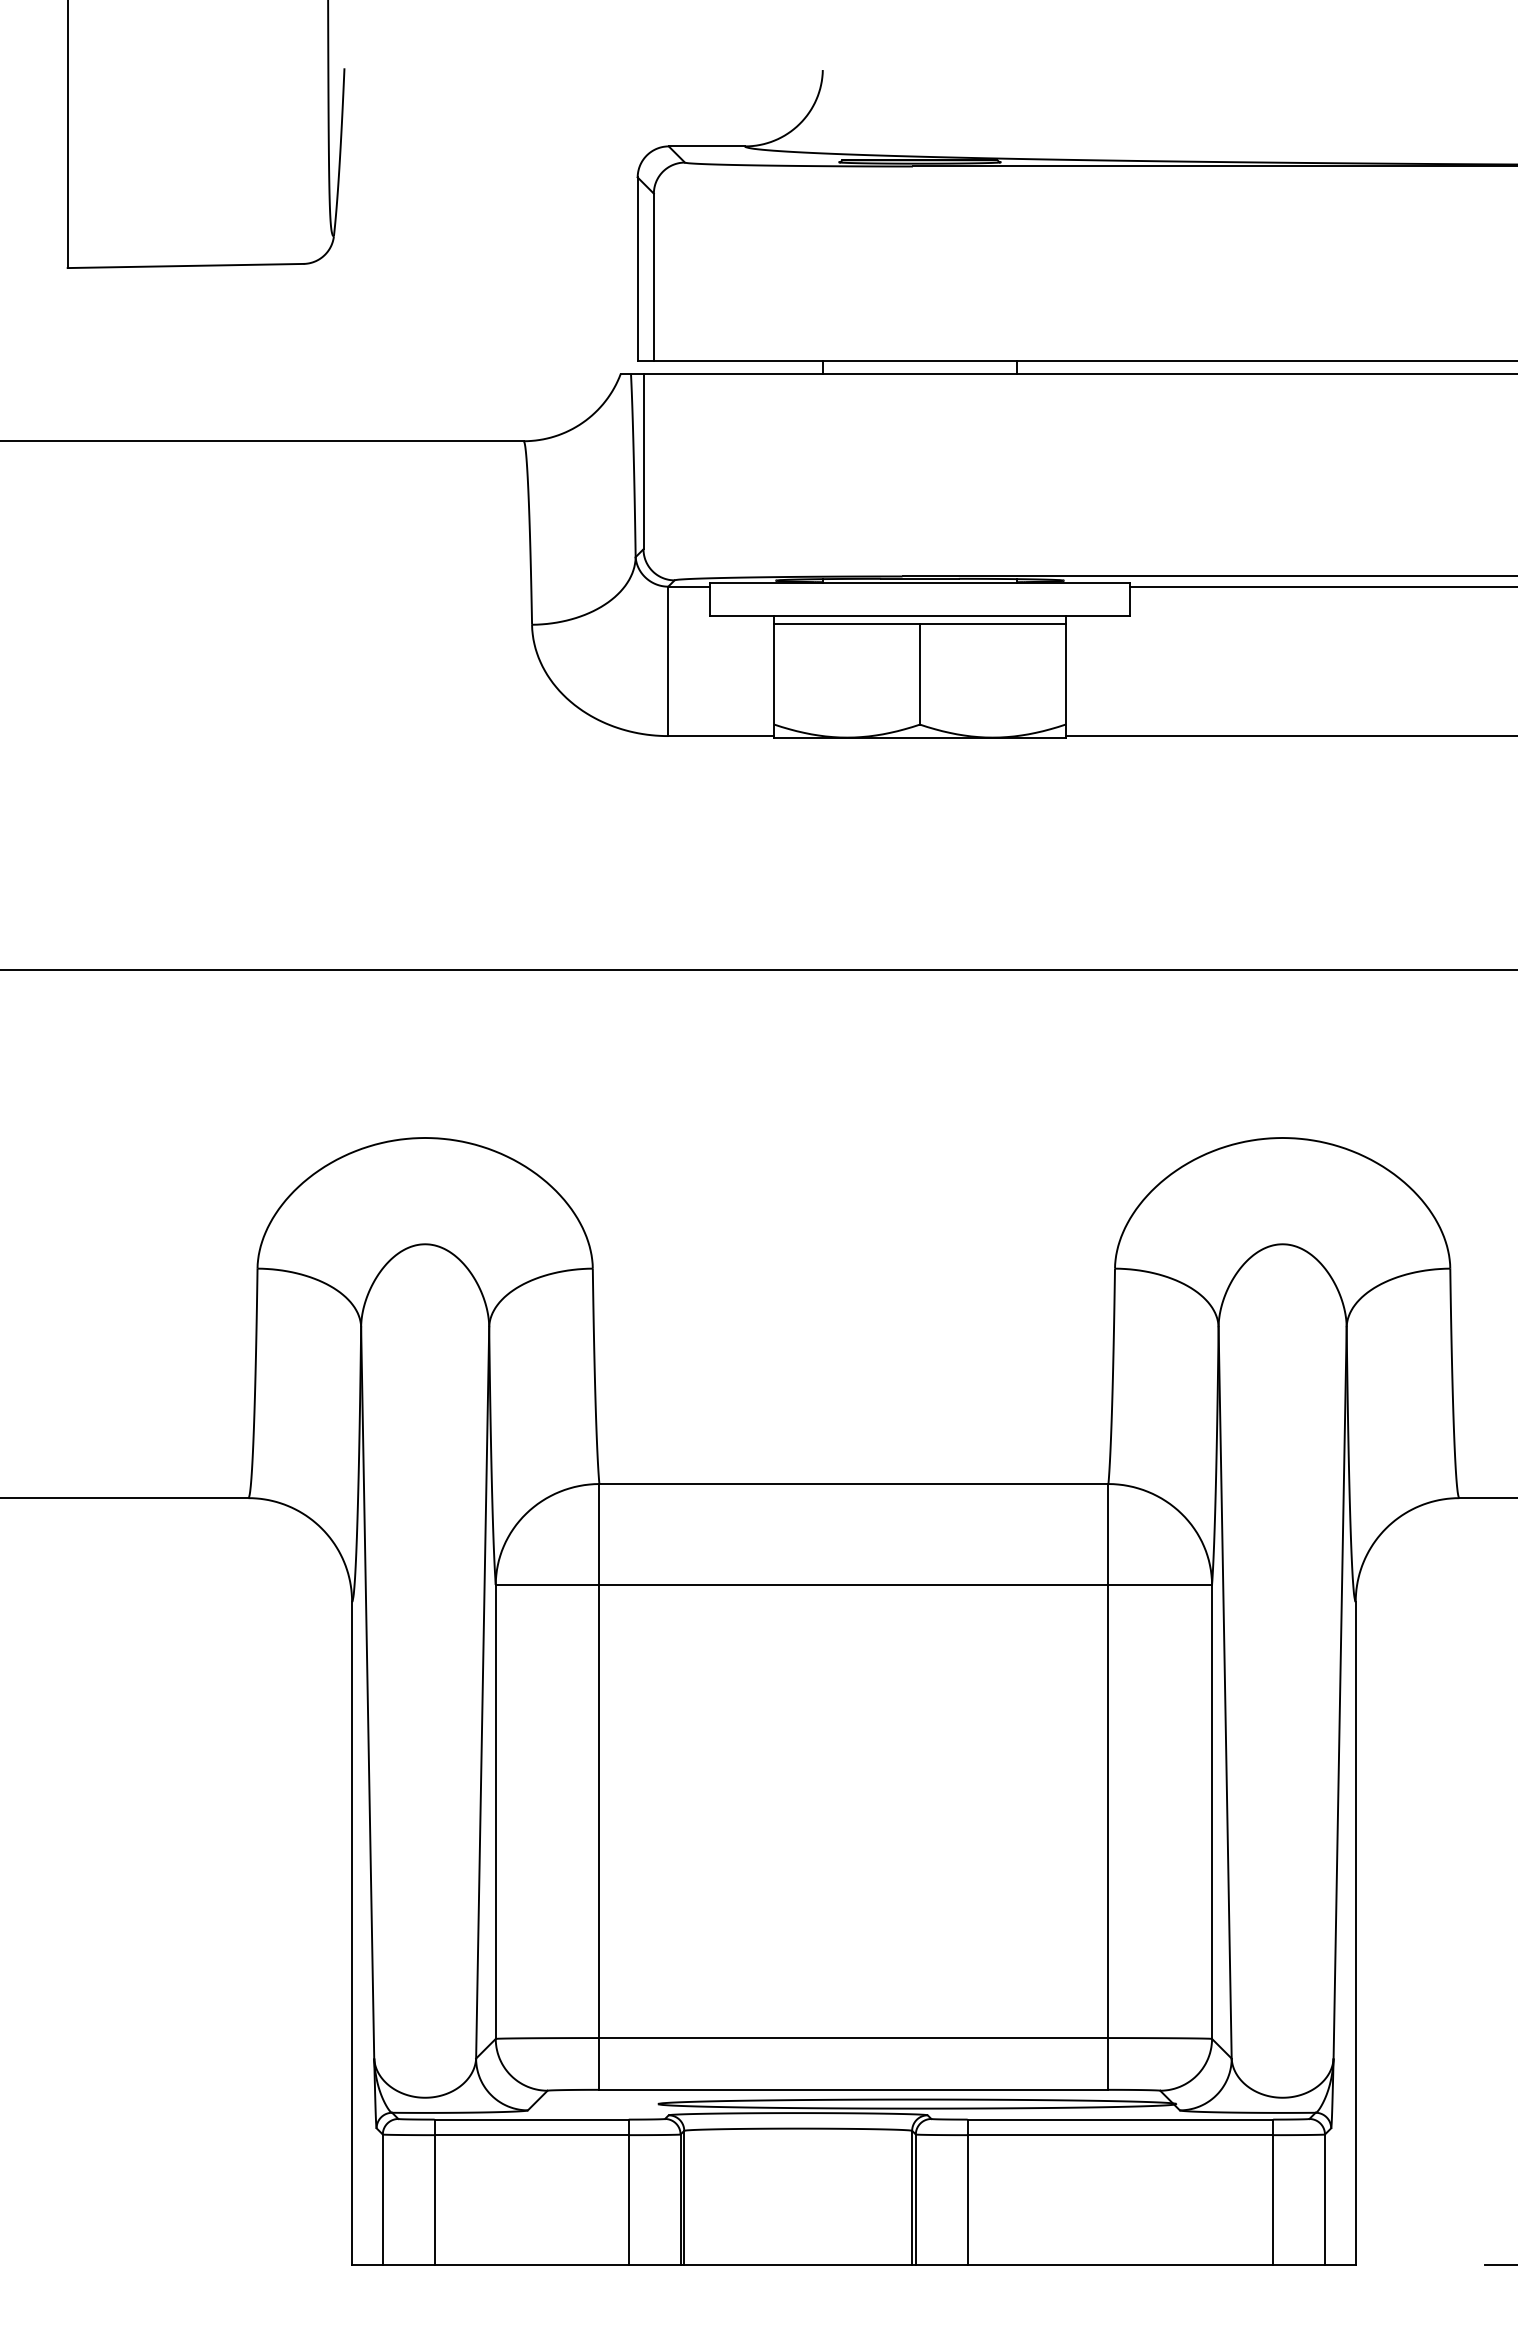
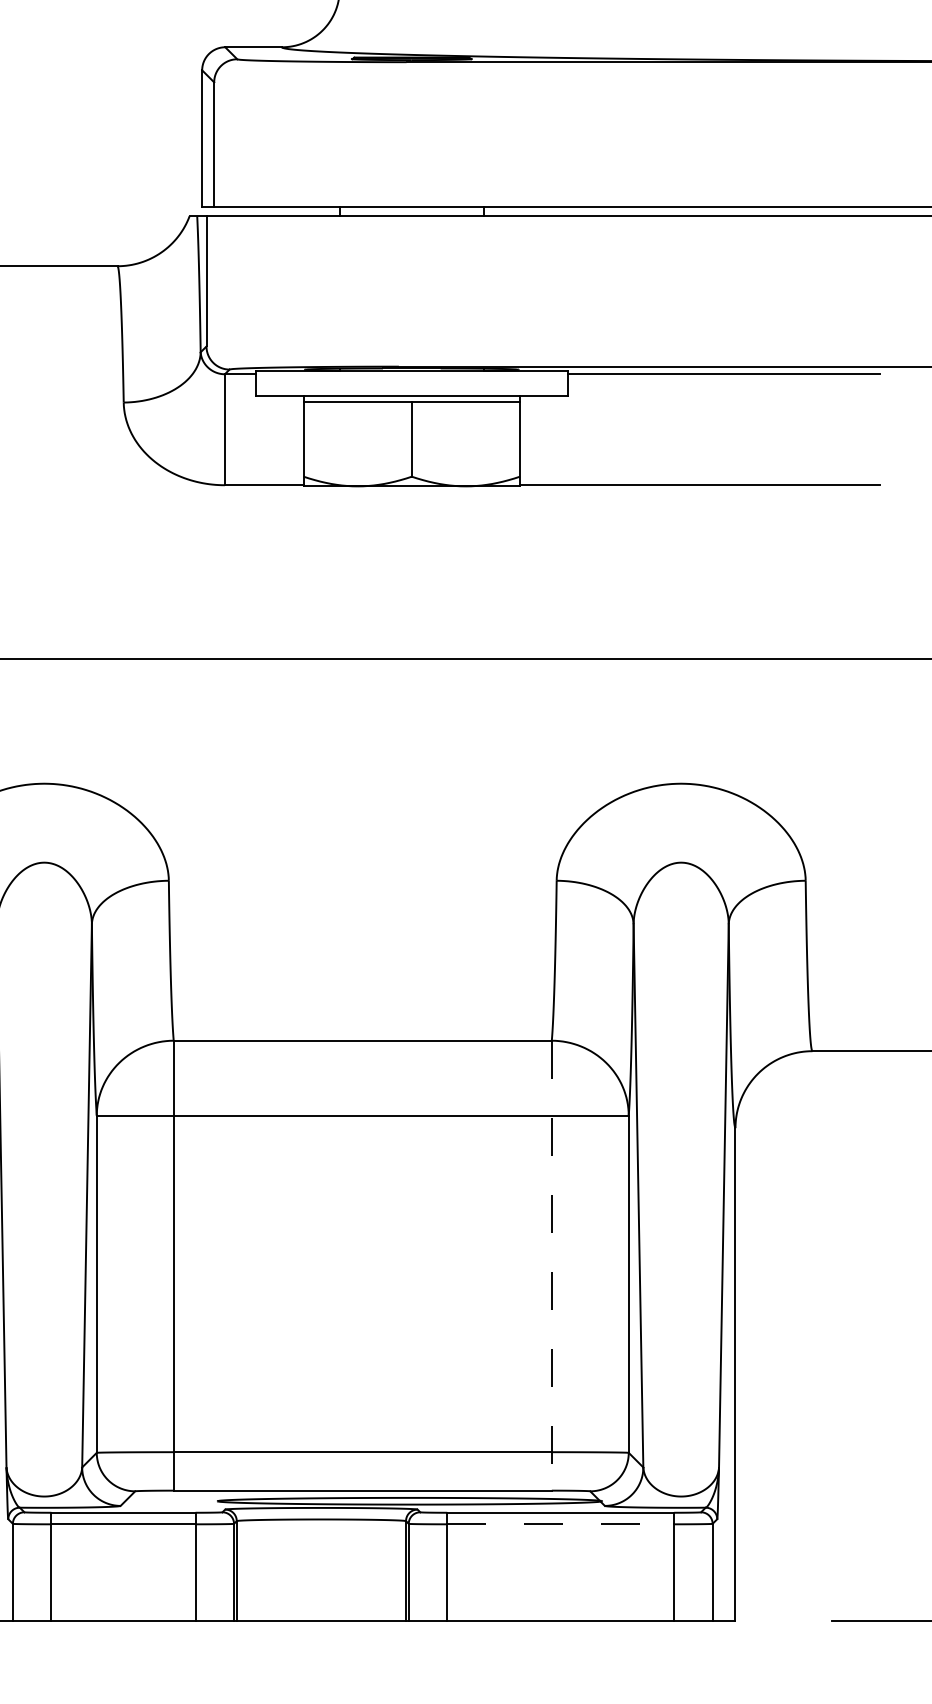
line: (1108, 1786) -> (551, 1265), solid -> dashed
line: (1120, 2135) -> (560, 1524), solid -> dashed

